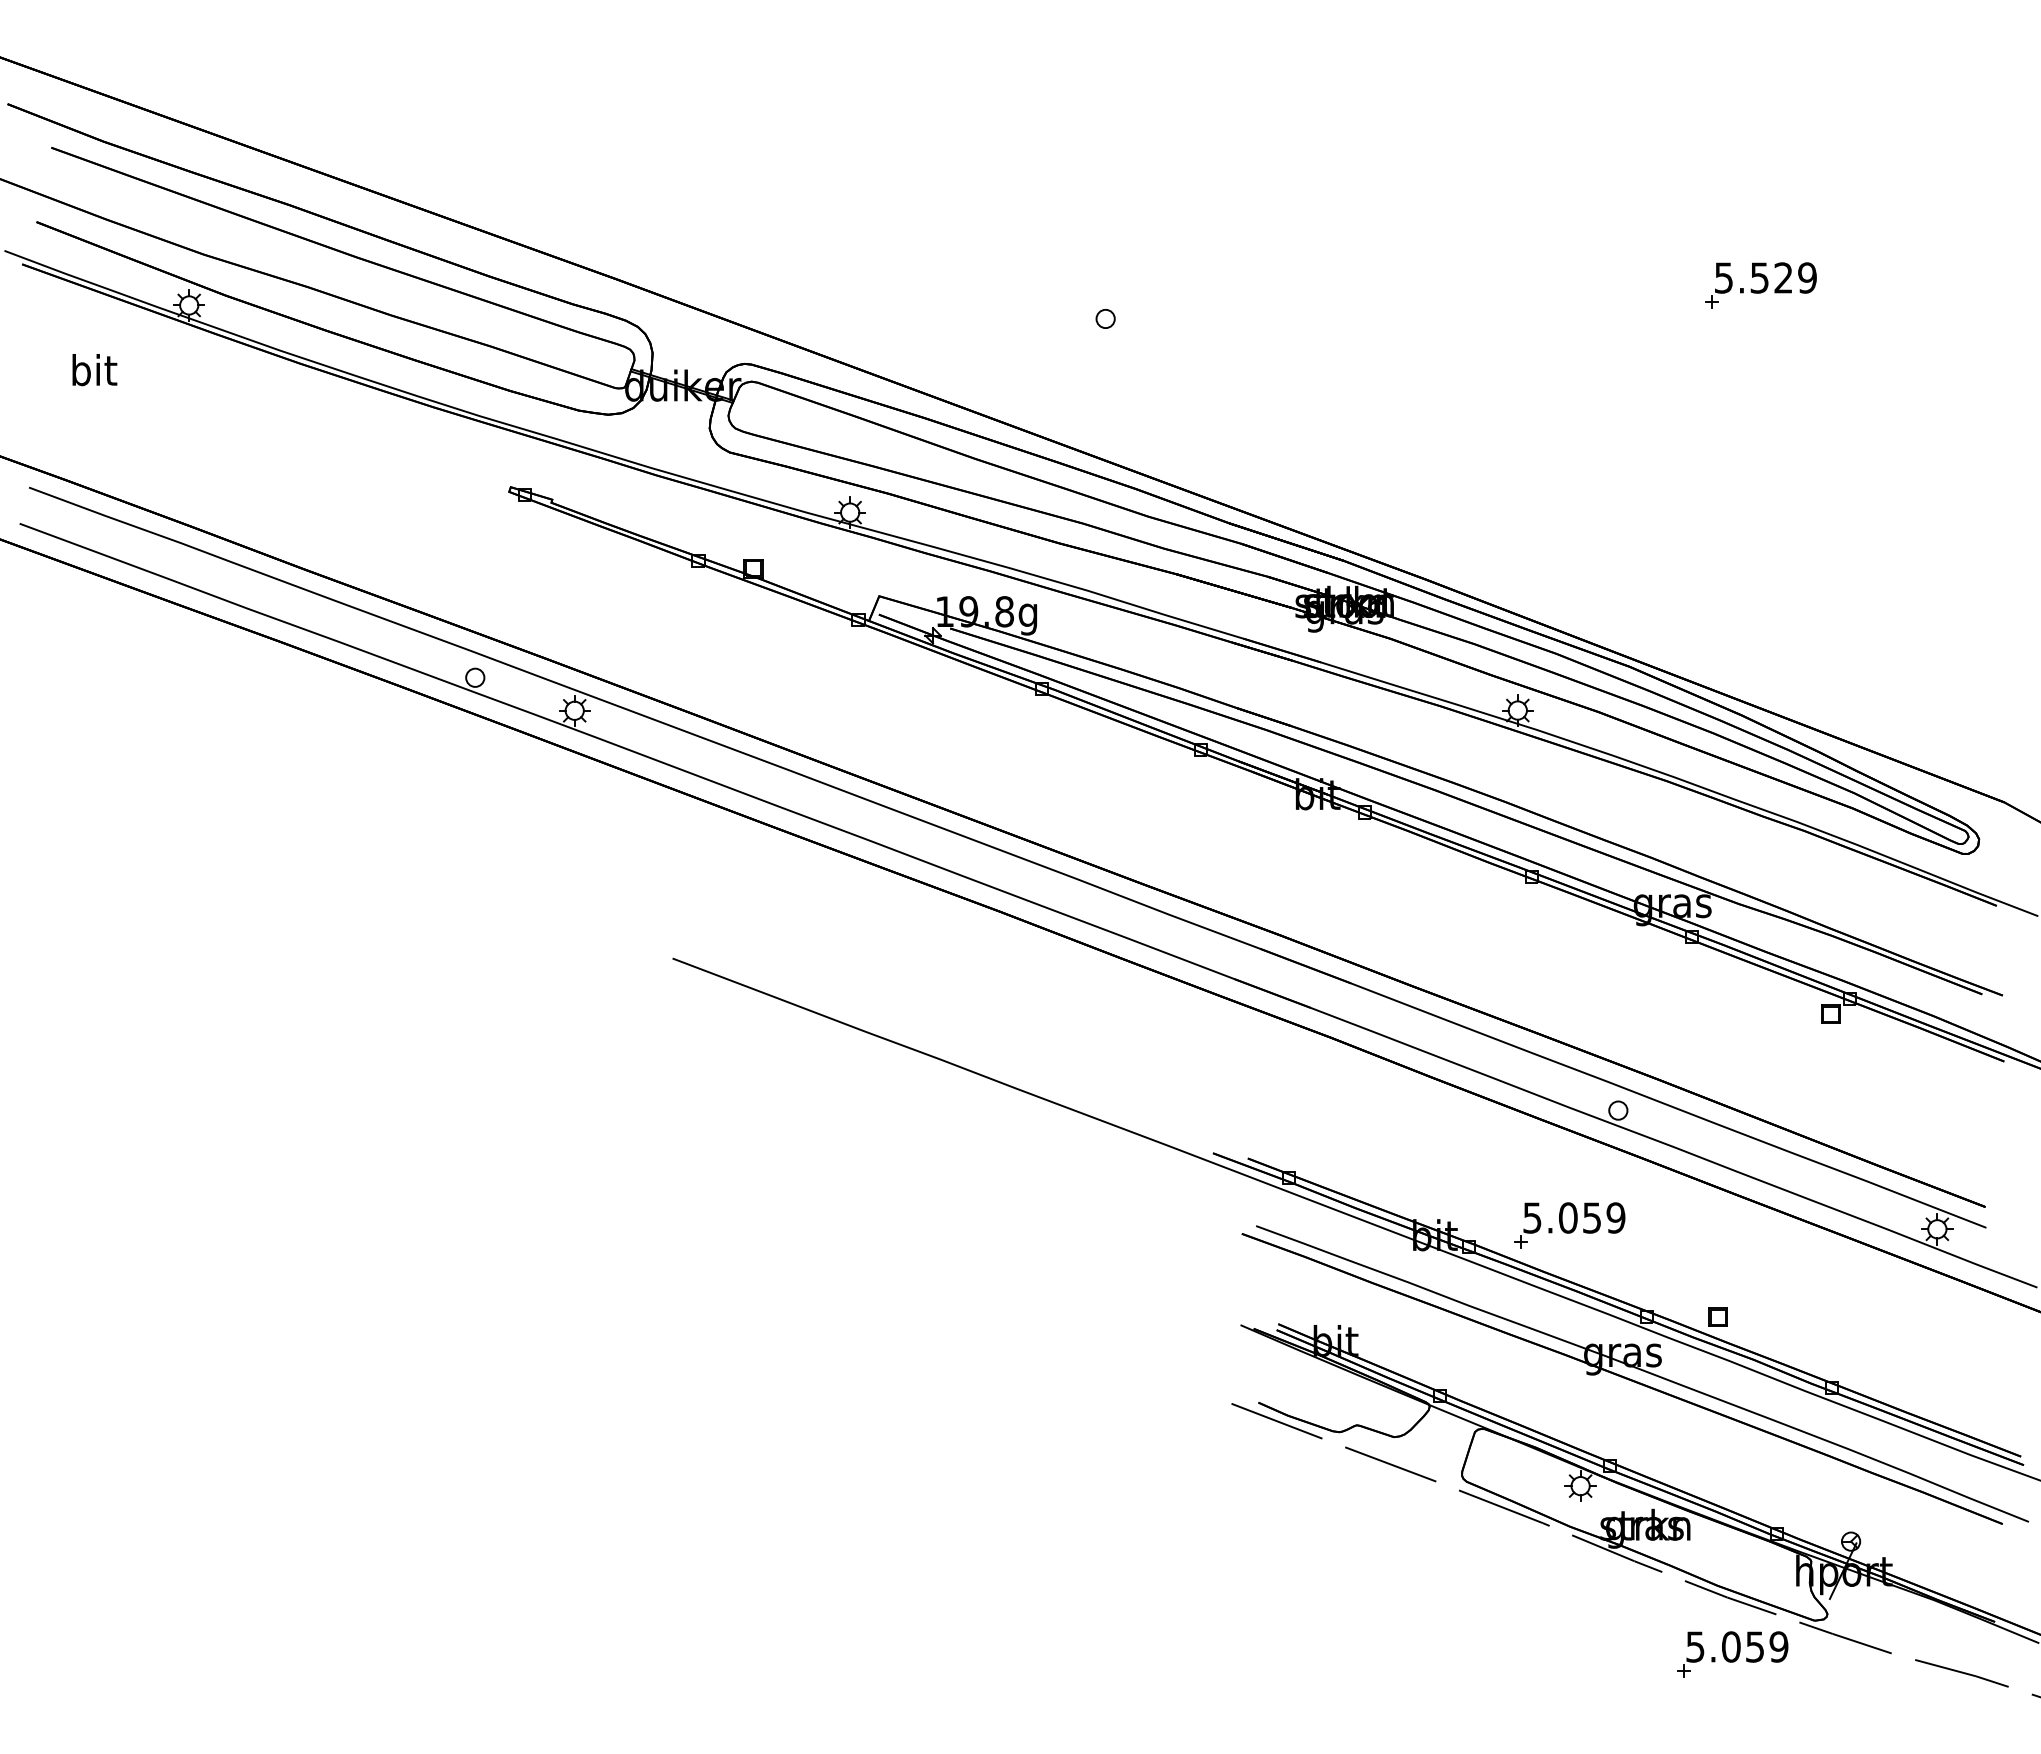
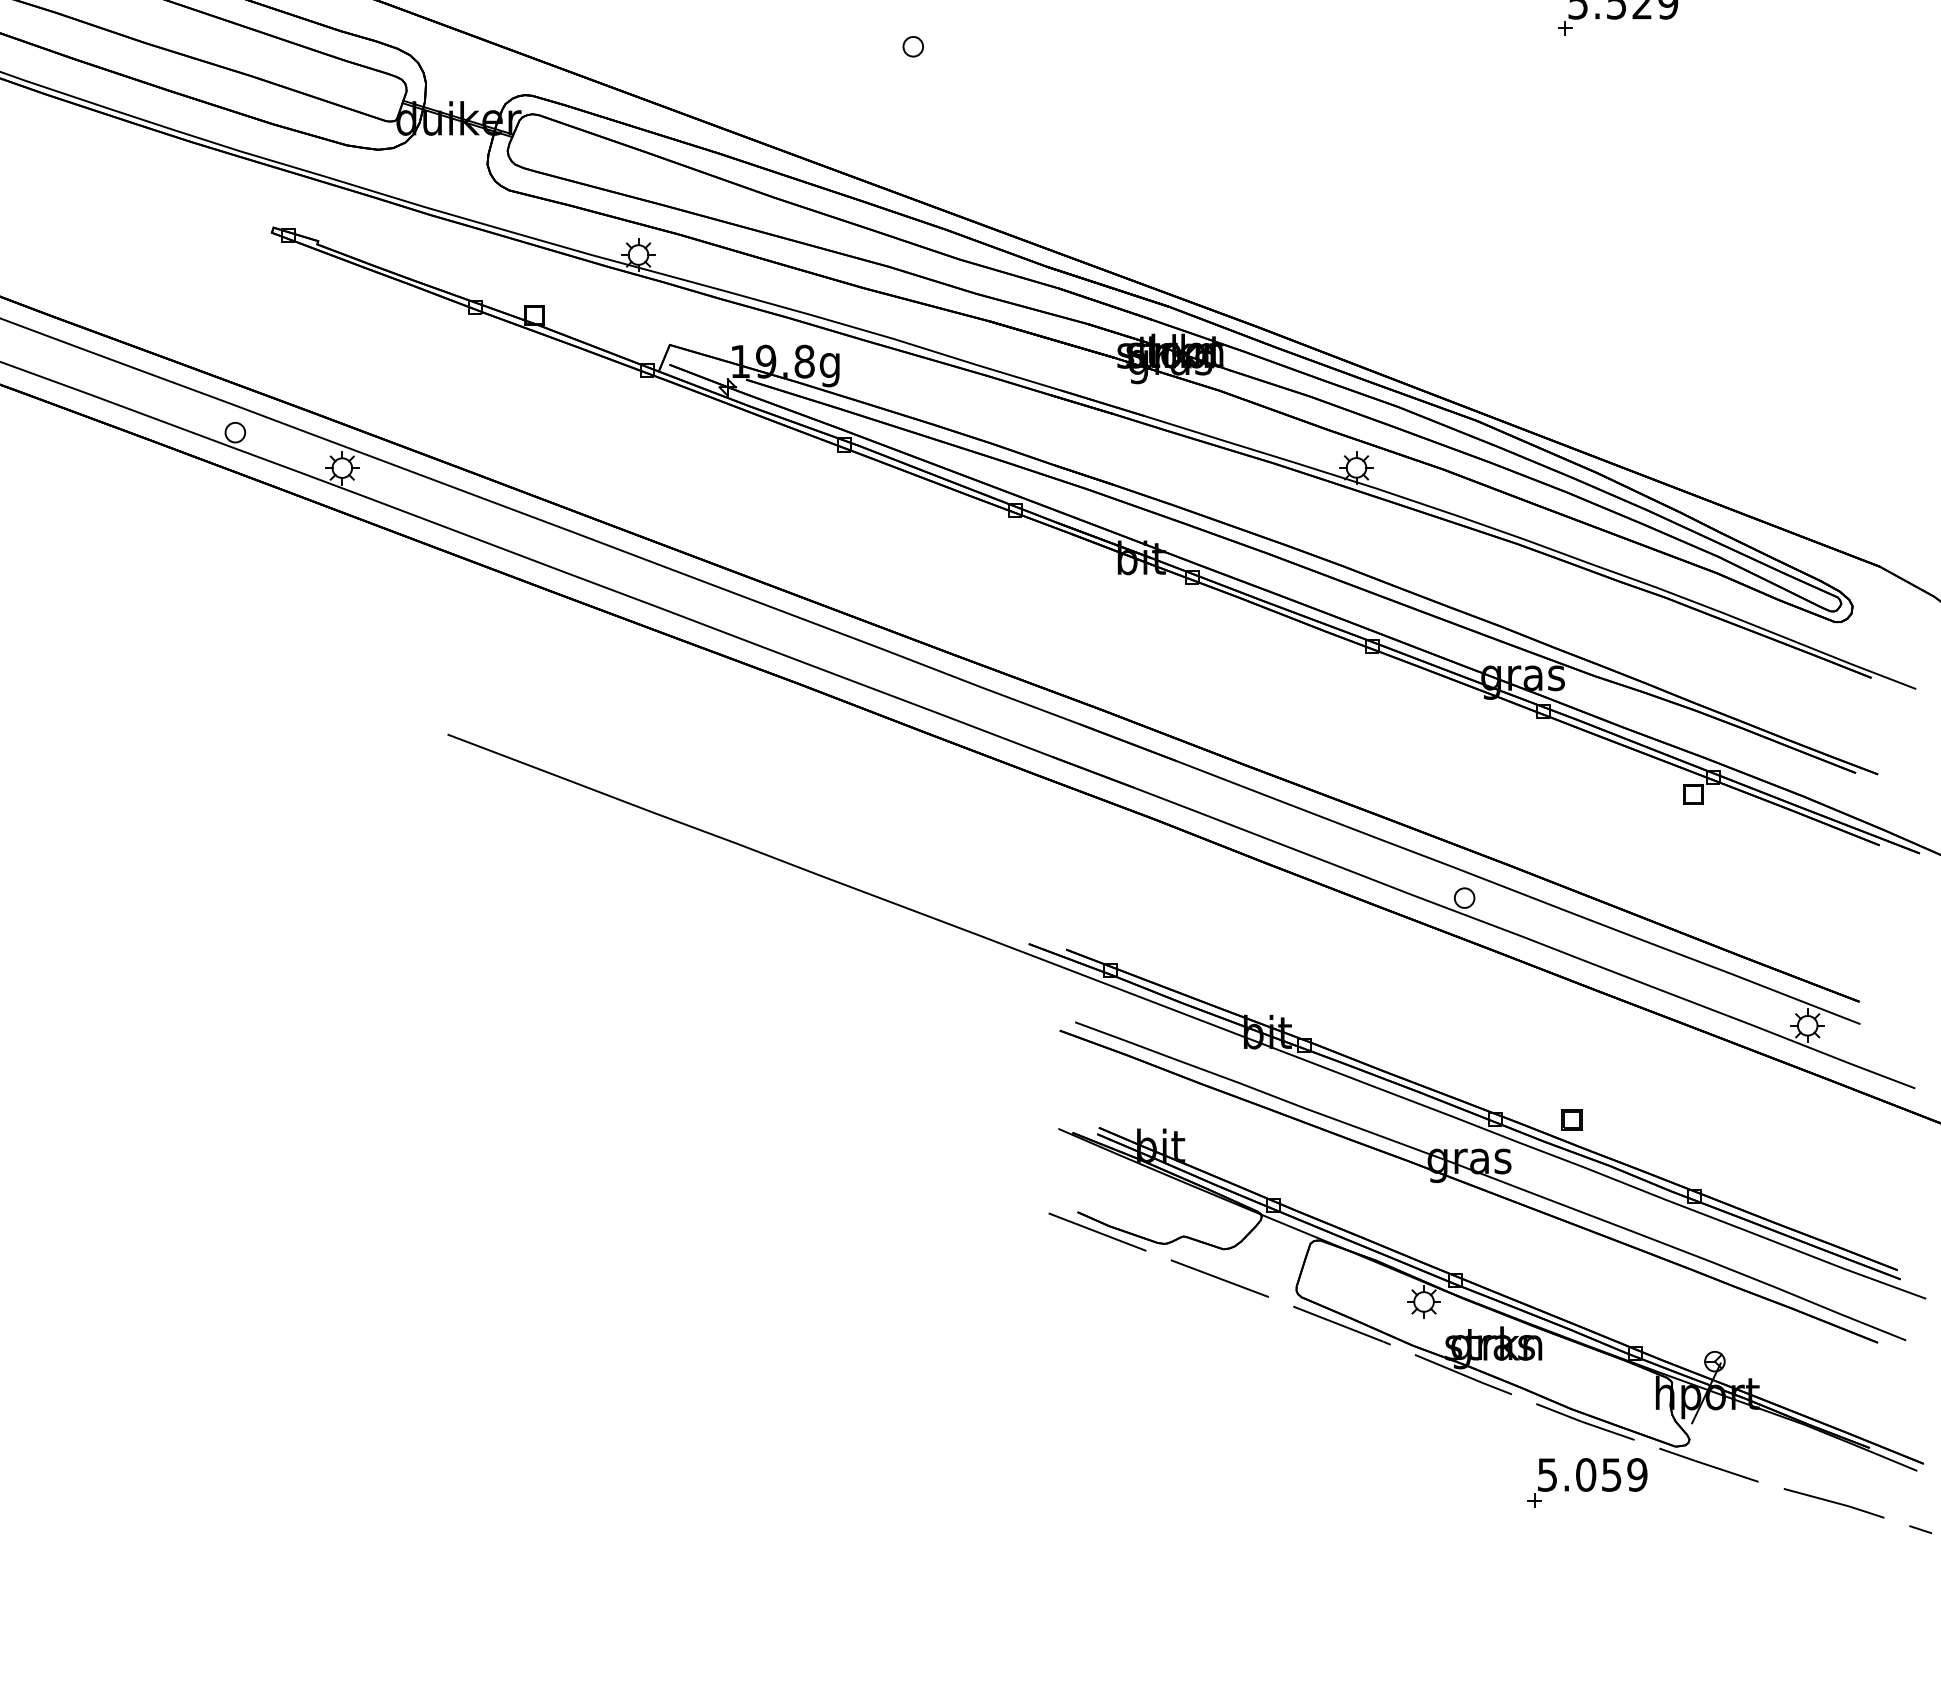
part: (1569, 1225) -> (1412, 1021), removed

